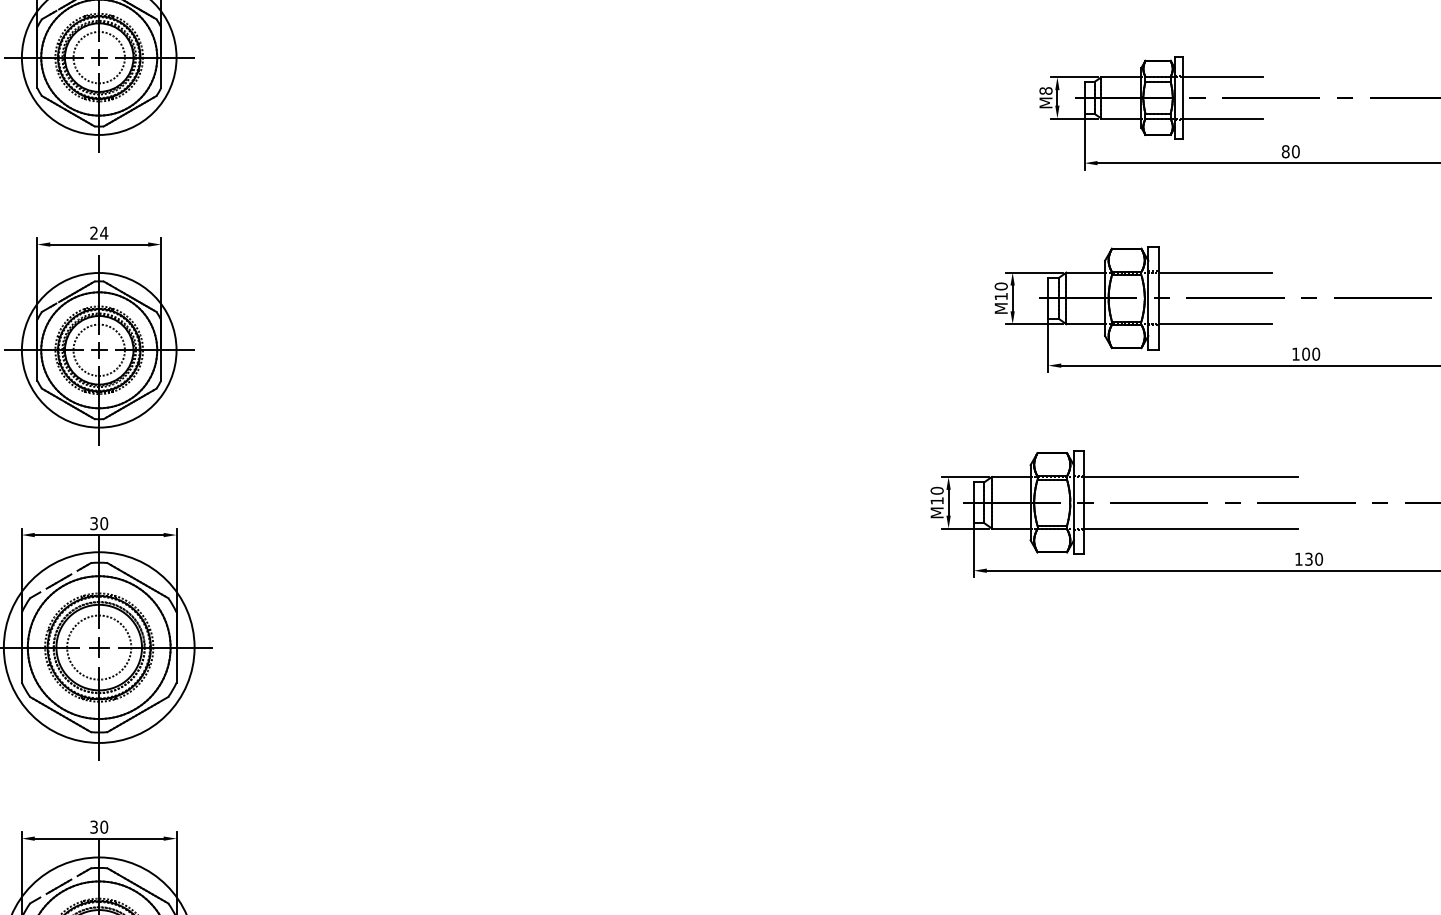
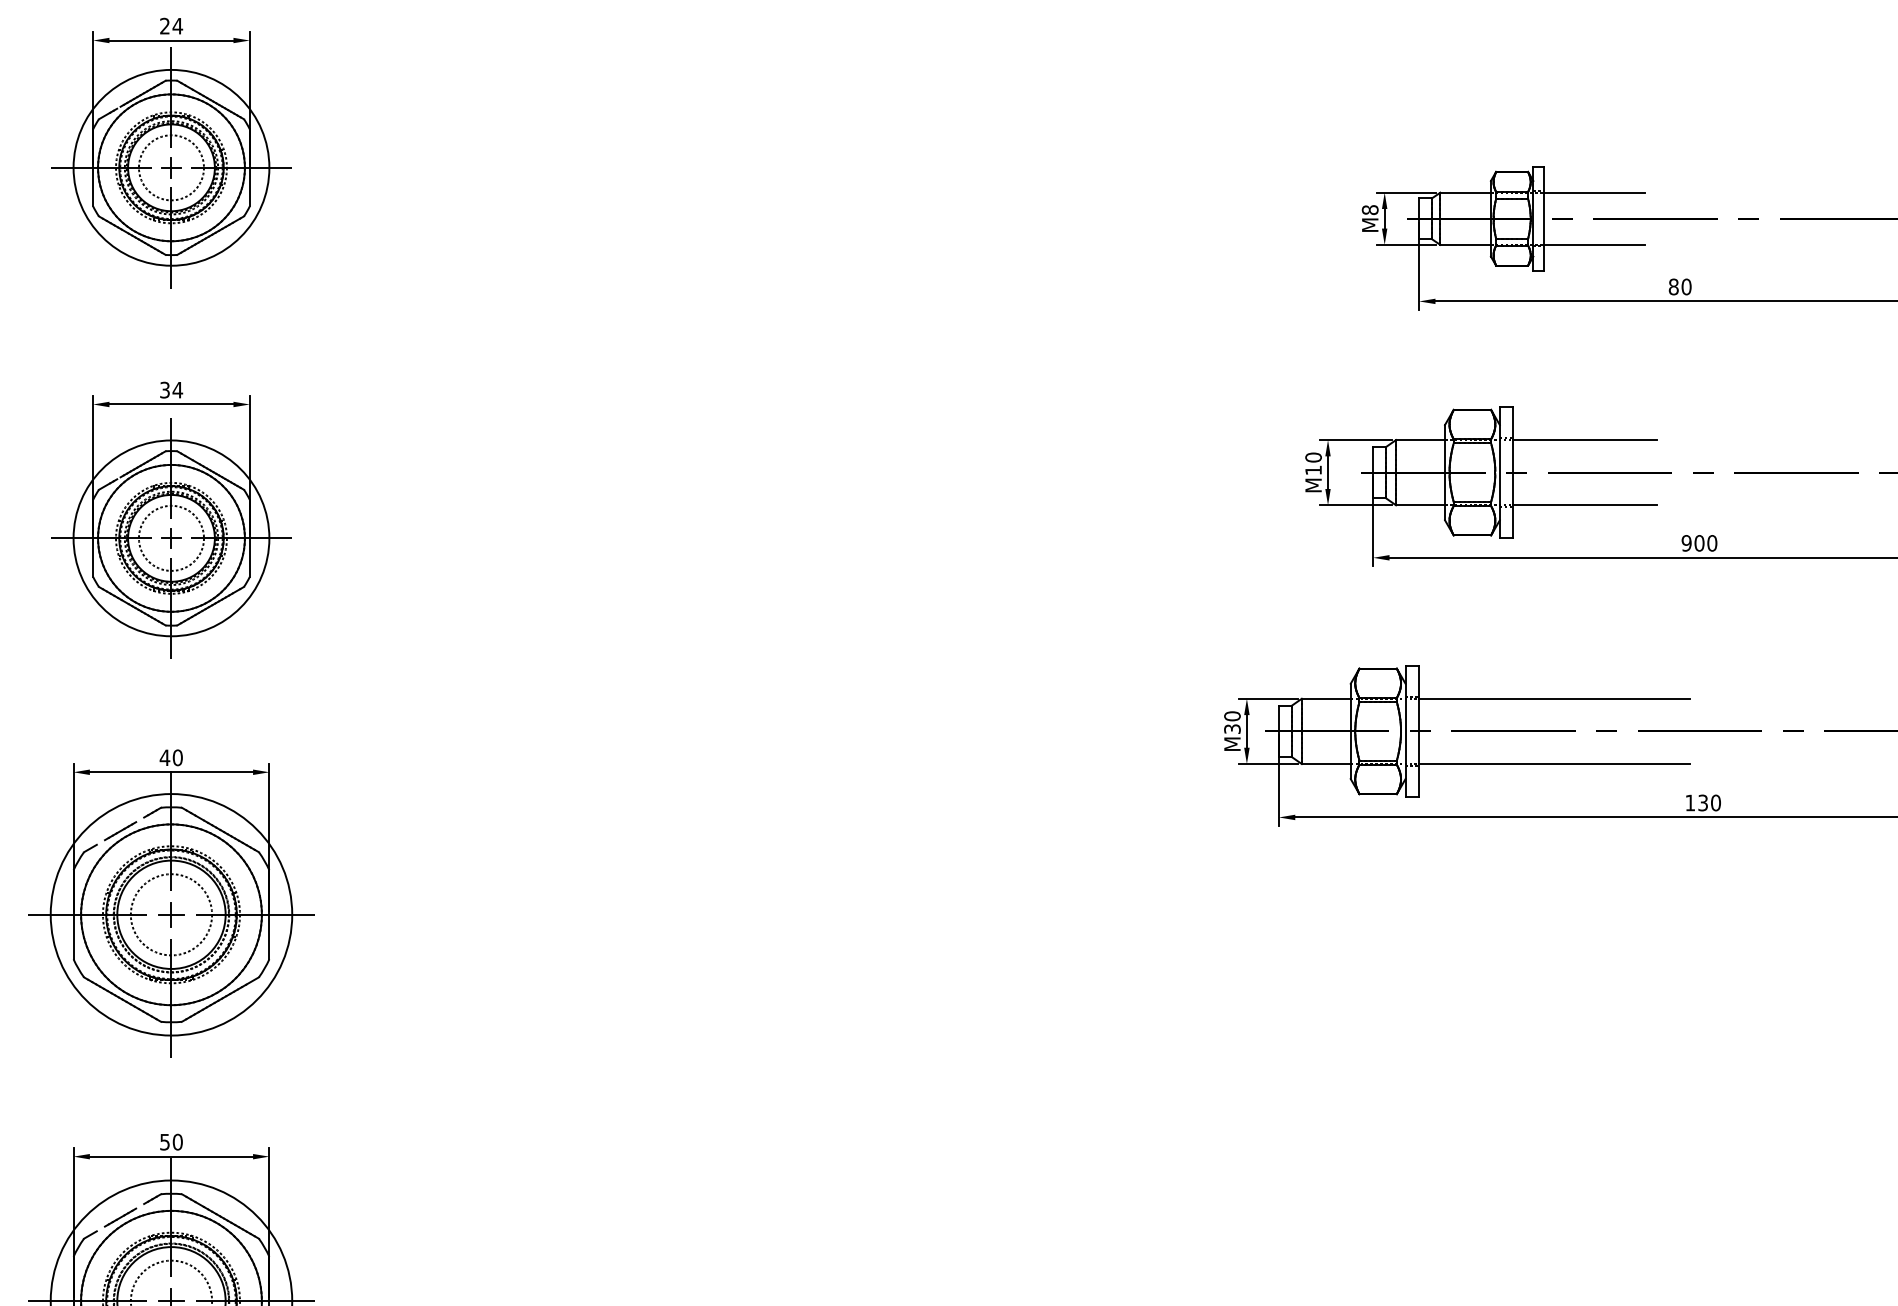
text: (93, 233) -> (164, 390), 24 -> 34
text: (1295, 354) -> (1686, 543), 100 -> 900
text: (937, 500) -> (1232, 728), M10 -> M30
text: (93, 523) -> (164, 757), 30 -> 40
text: (93, 826) -> (164, 1141), 30 -> 50

